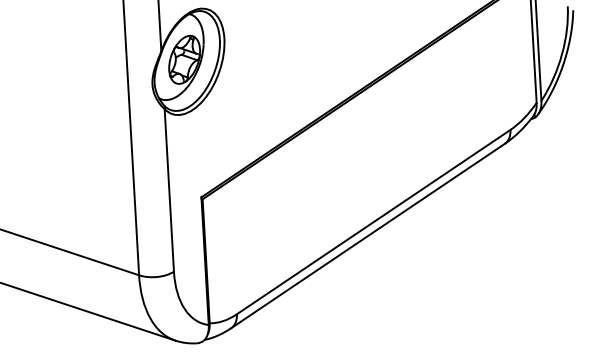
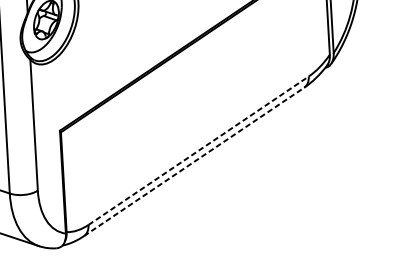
line: (373, 222) -> (198, 151), solid -> dashed
line: (368, 236) -> (194, 162), solid -> dashed

